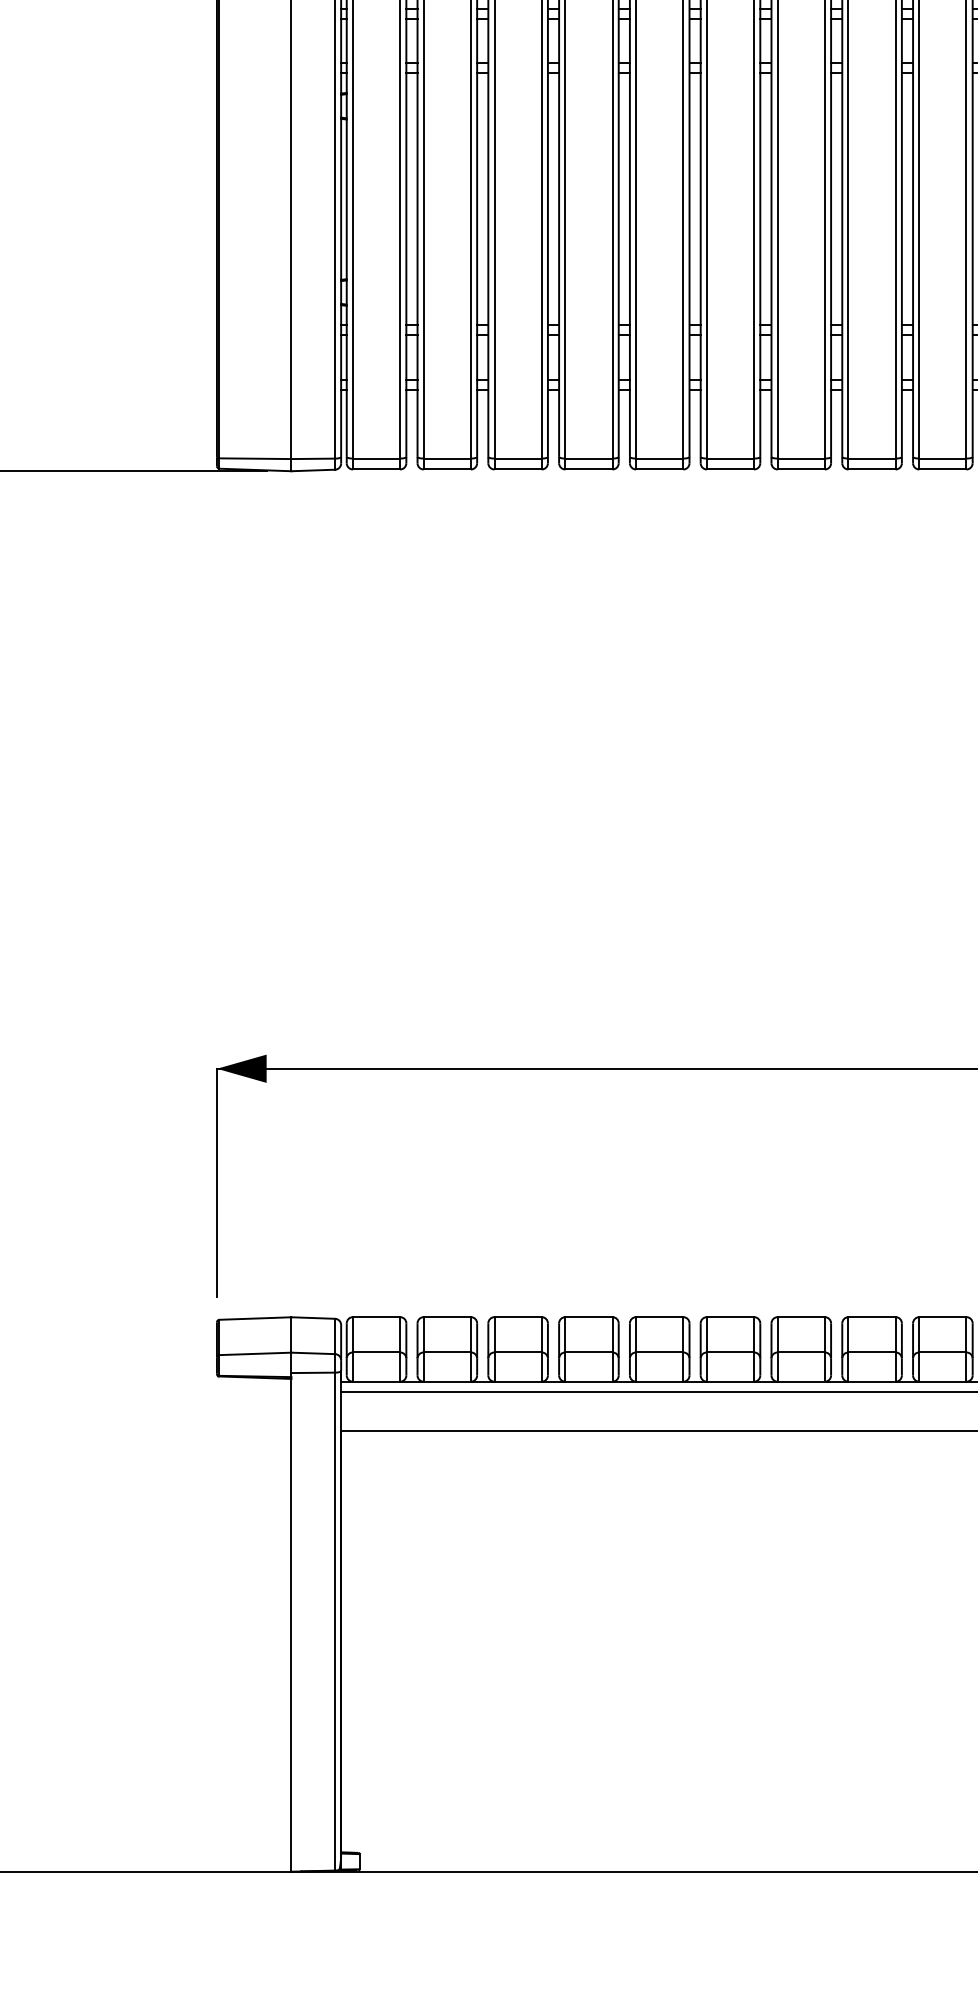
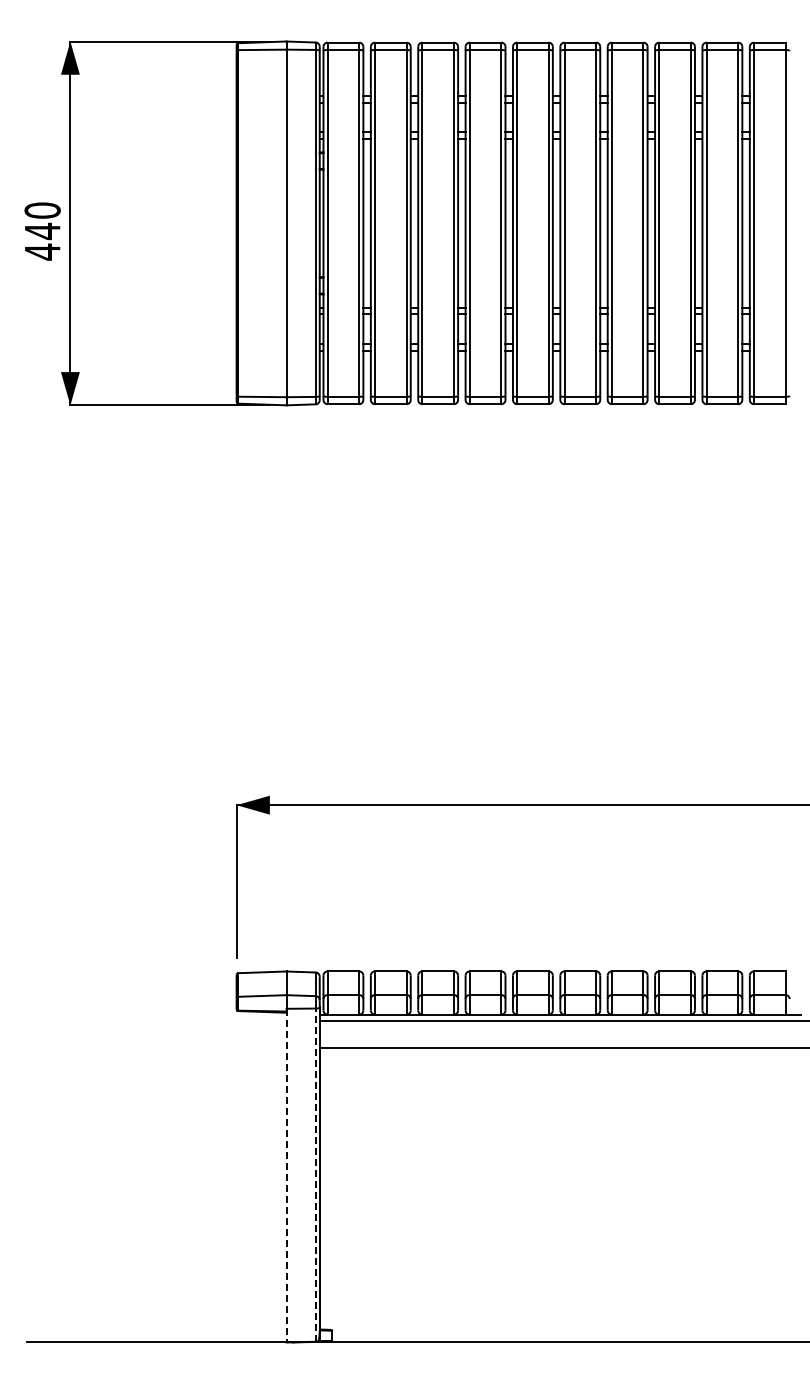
line: (291, 1622) -> (286, 1175), solid -> dashed
line: (334, 1622) -> (315, 1175), solid -> dashed

